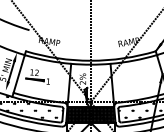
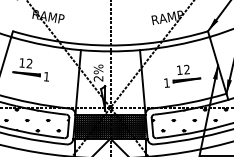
part: (138, 80) -> (182, 75), added

